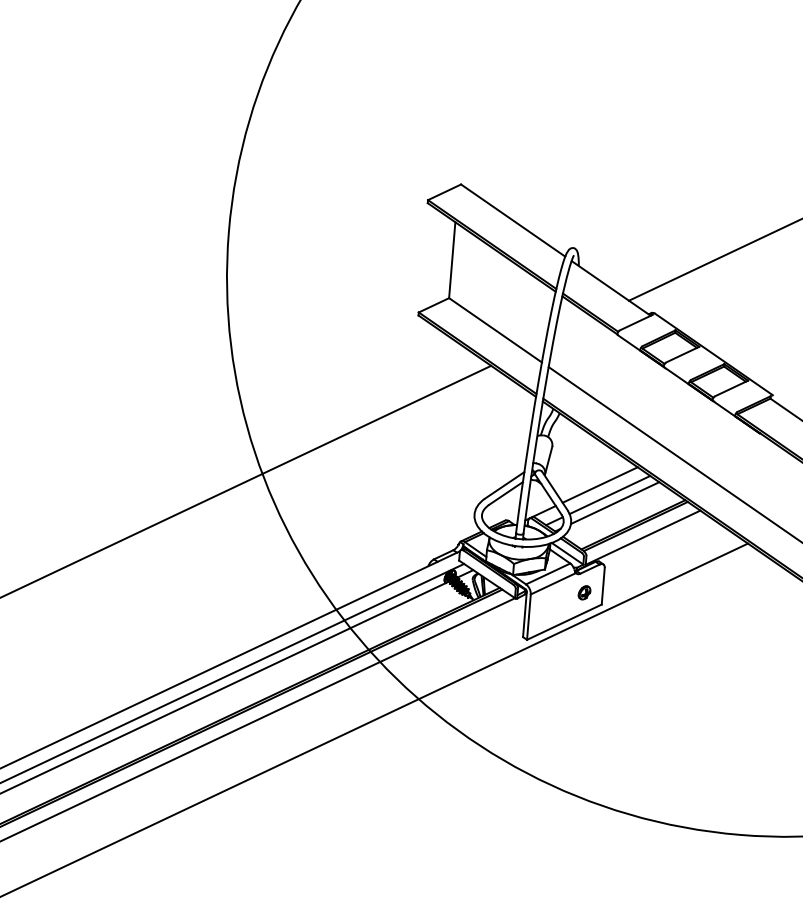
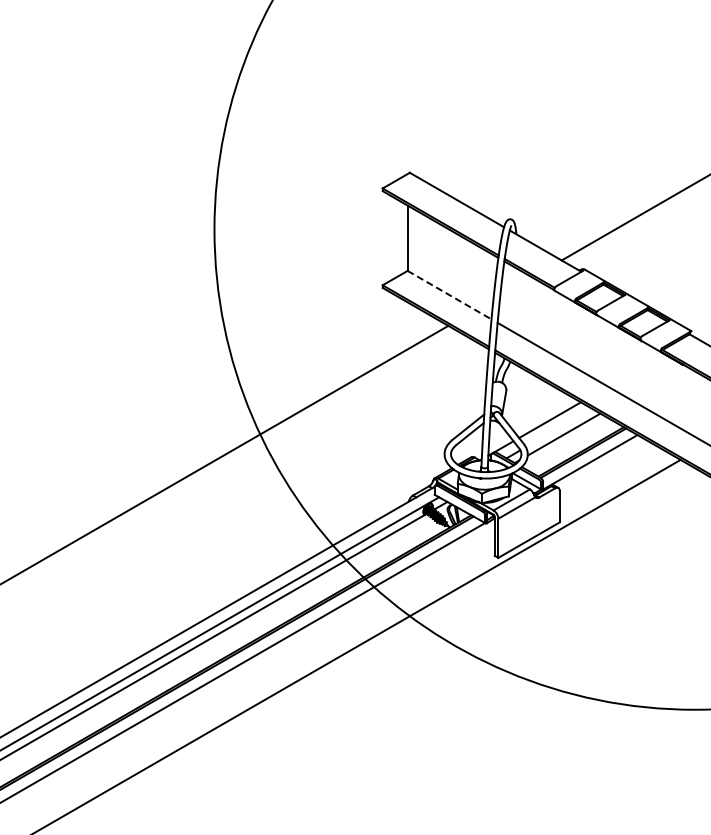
line: (496, 330) -> (450, 295), solid -> dashed
line: (609, 494) -> (558, 427), removed
part: (583, 592) -> (543, 513), removed

